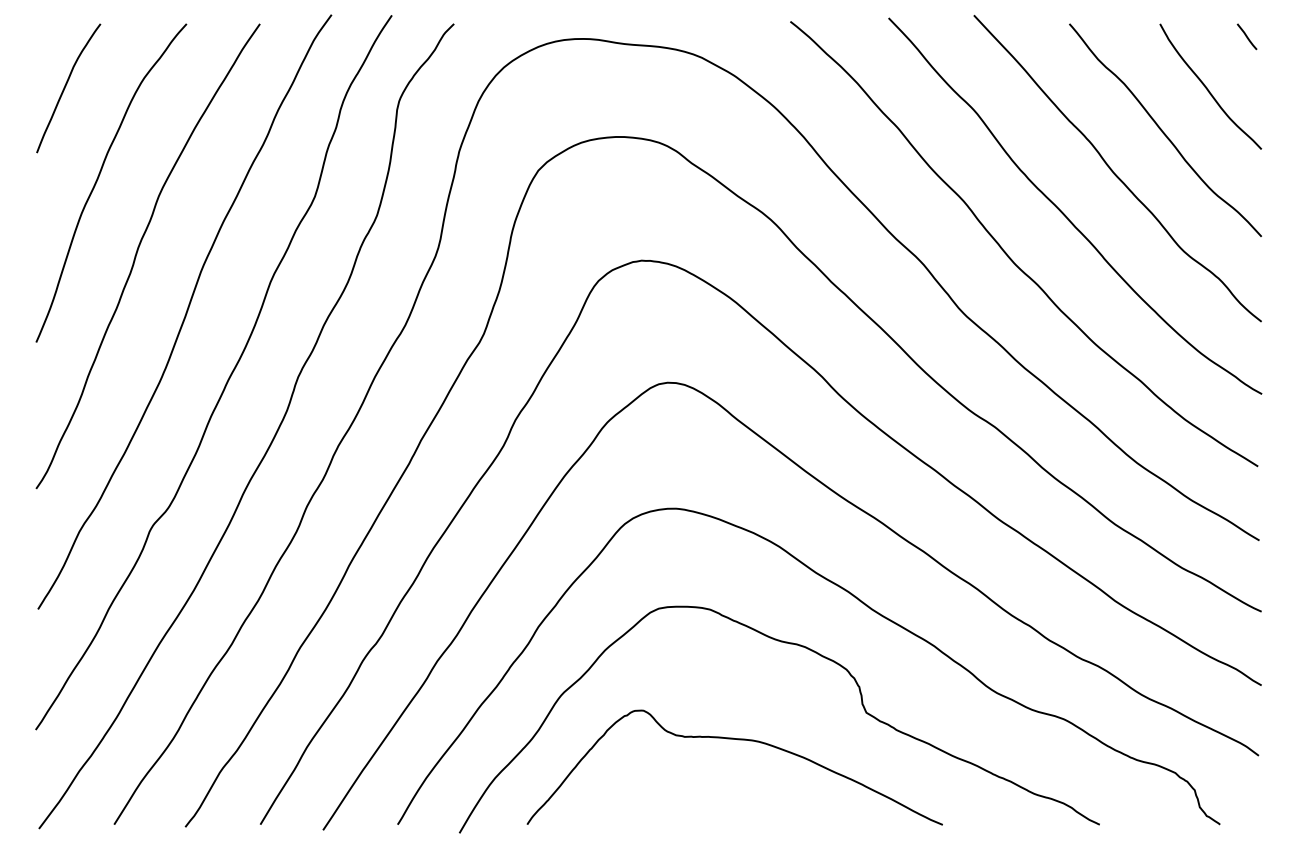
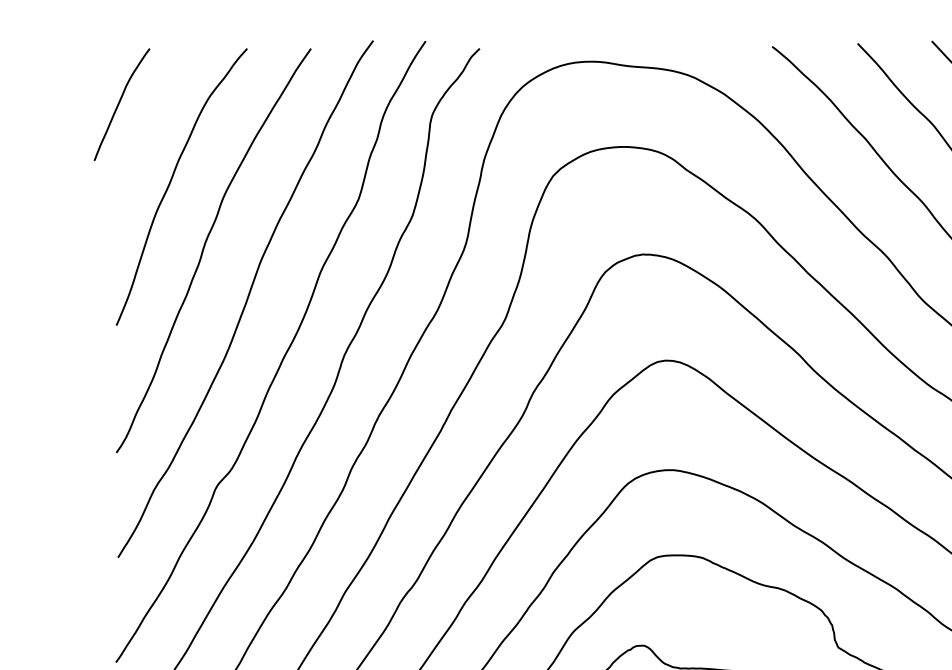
curve: (66, 86) -> (120, 103), moved

